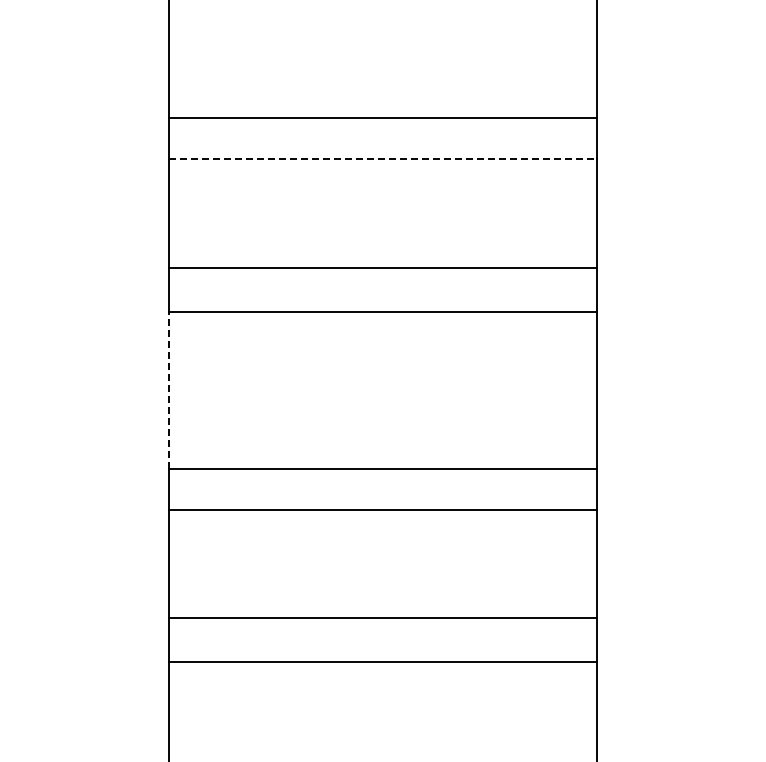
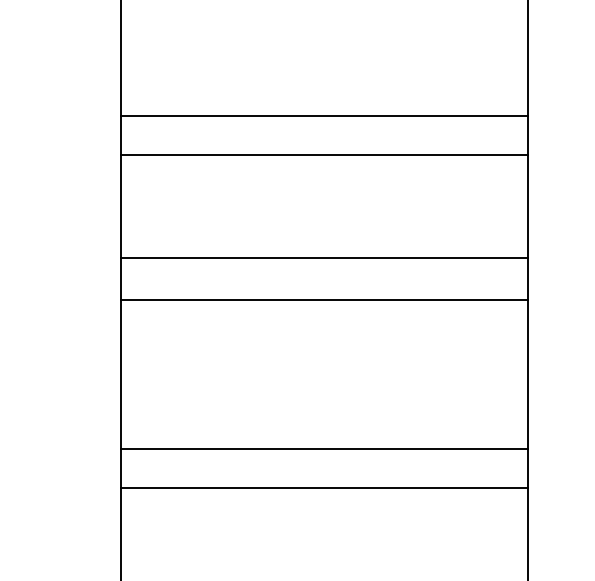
line: (382, 159) -> (324, 155), dashed -> solid
line: (169, 390) -> (121, 374), dashed -> solid

